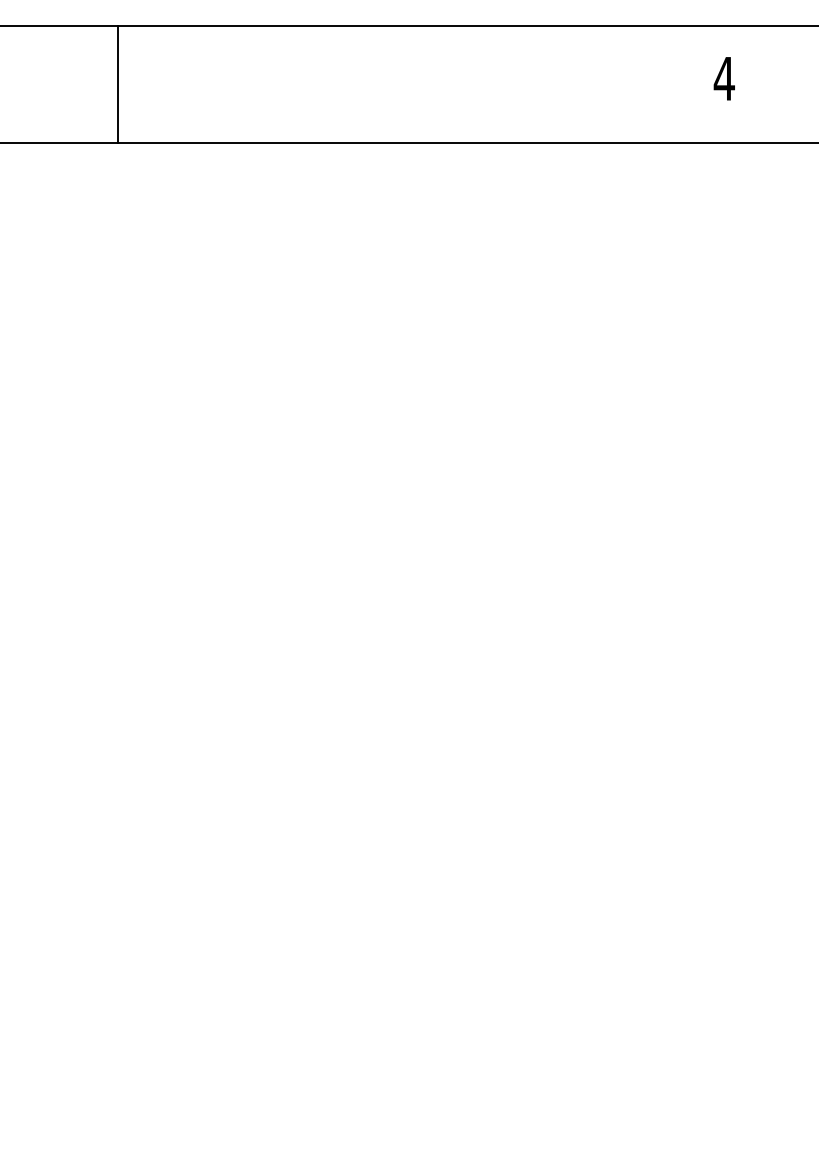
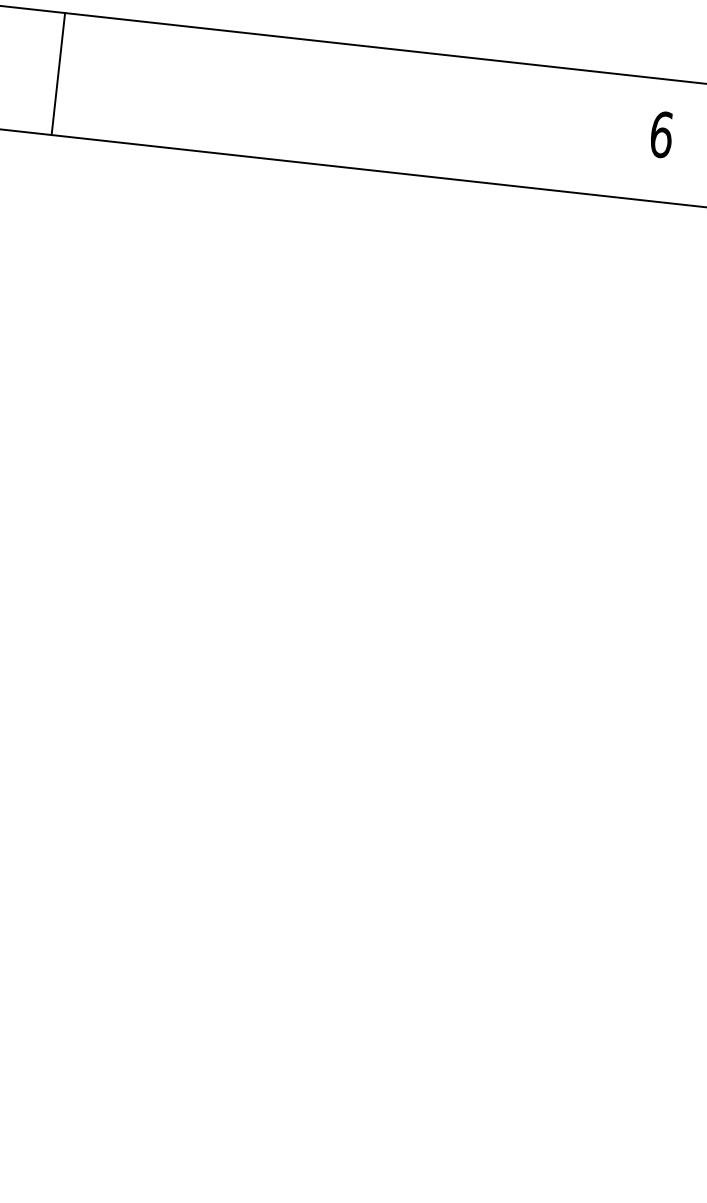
text: (723, 78) -> (660, 134), 4 -> 6
line: (118, 84) -> (58, 74), moved

